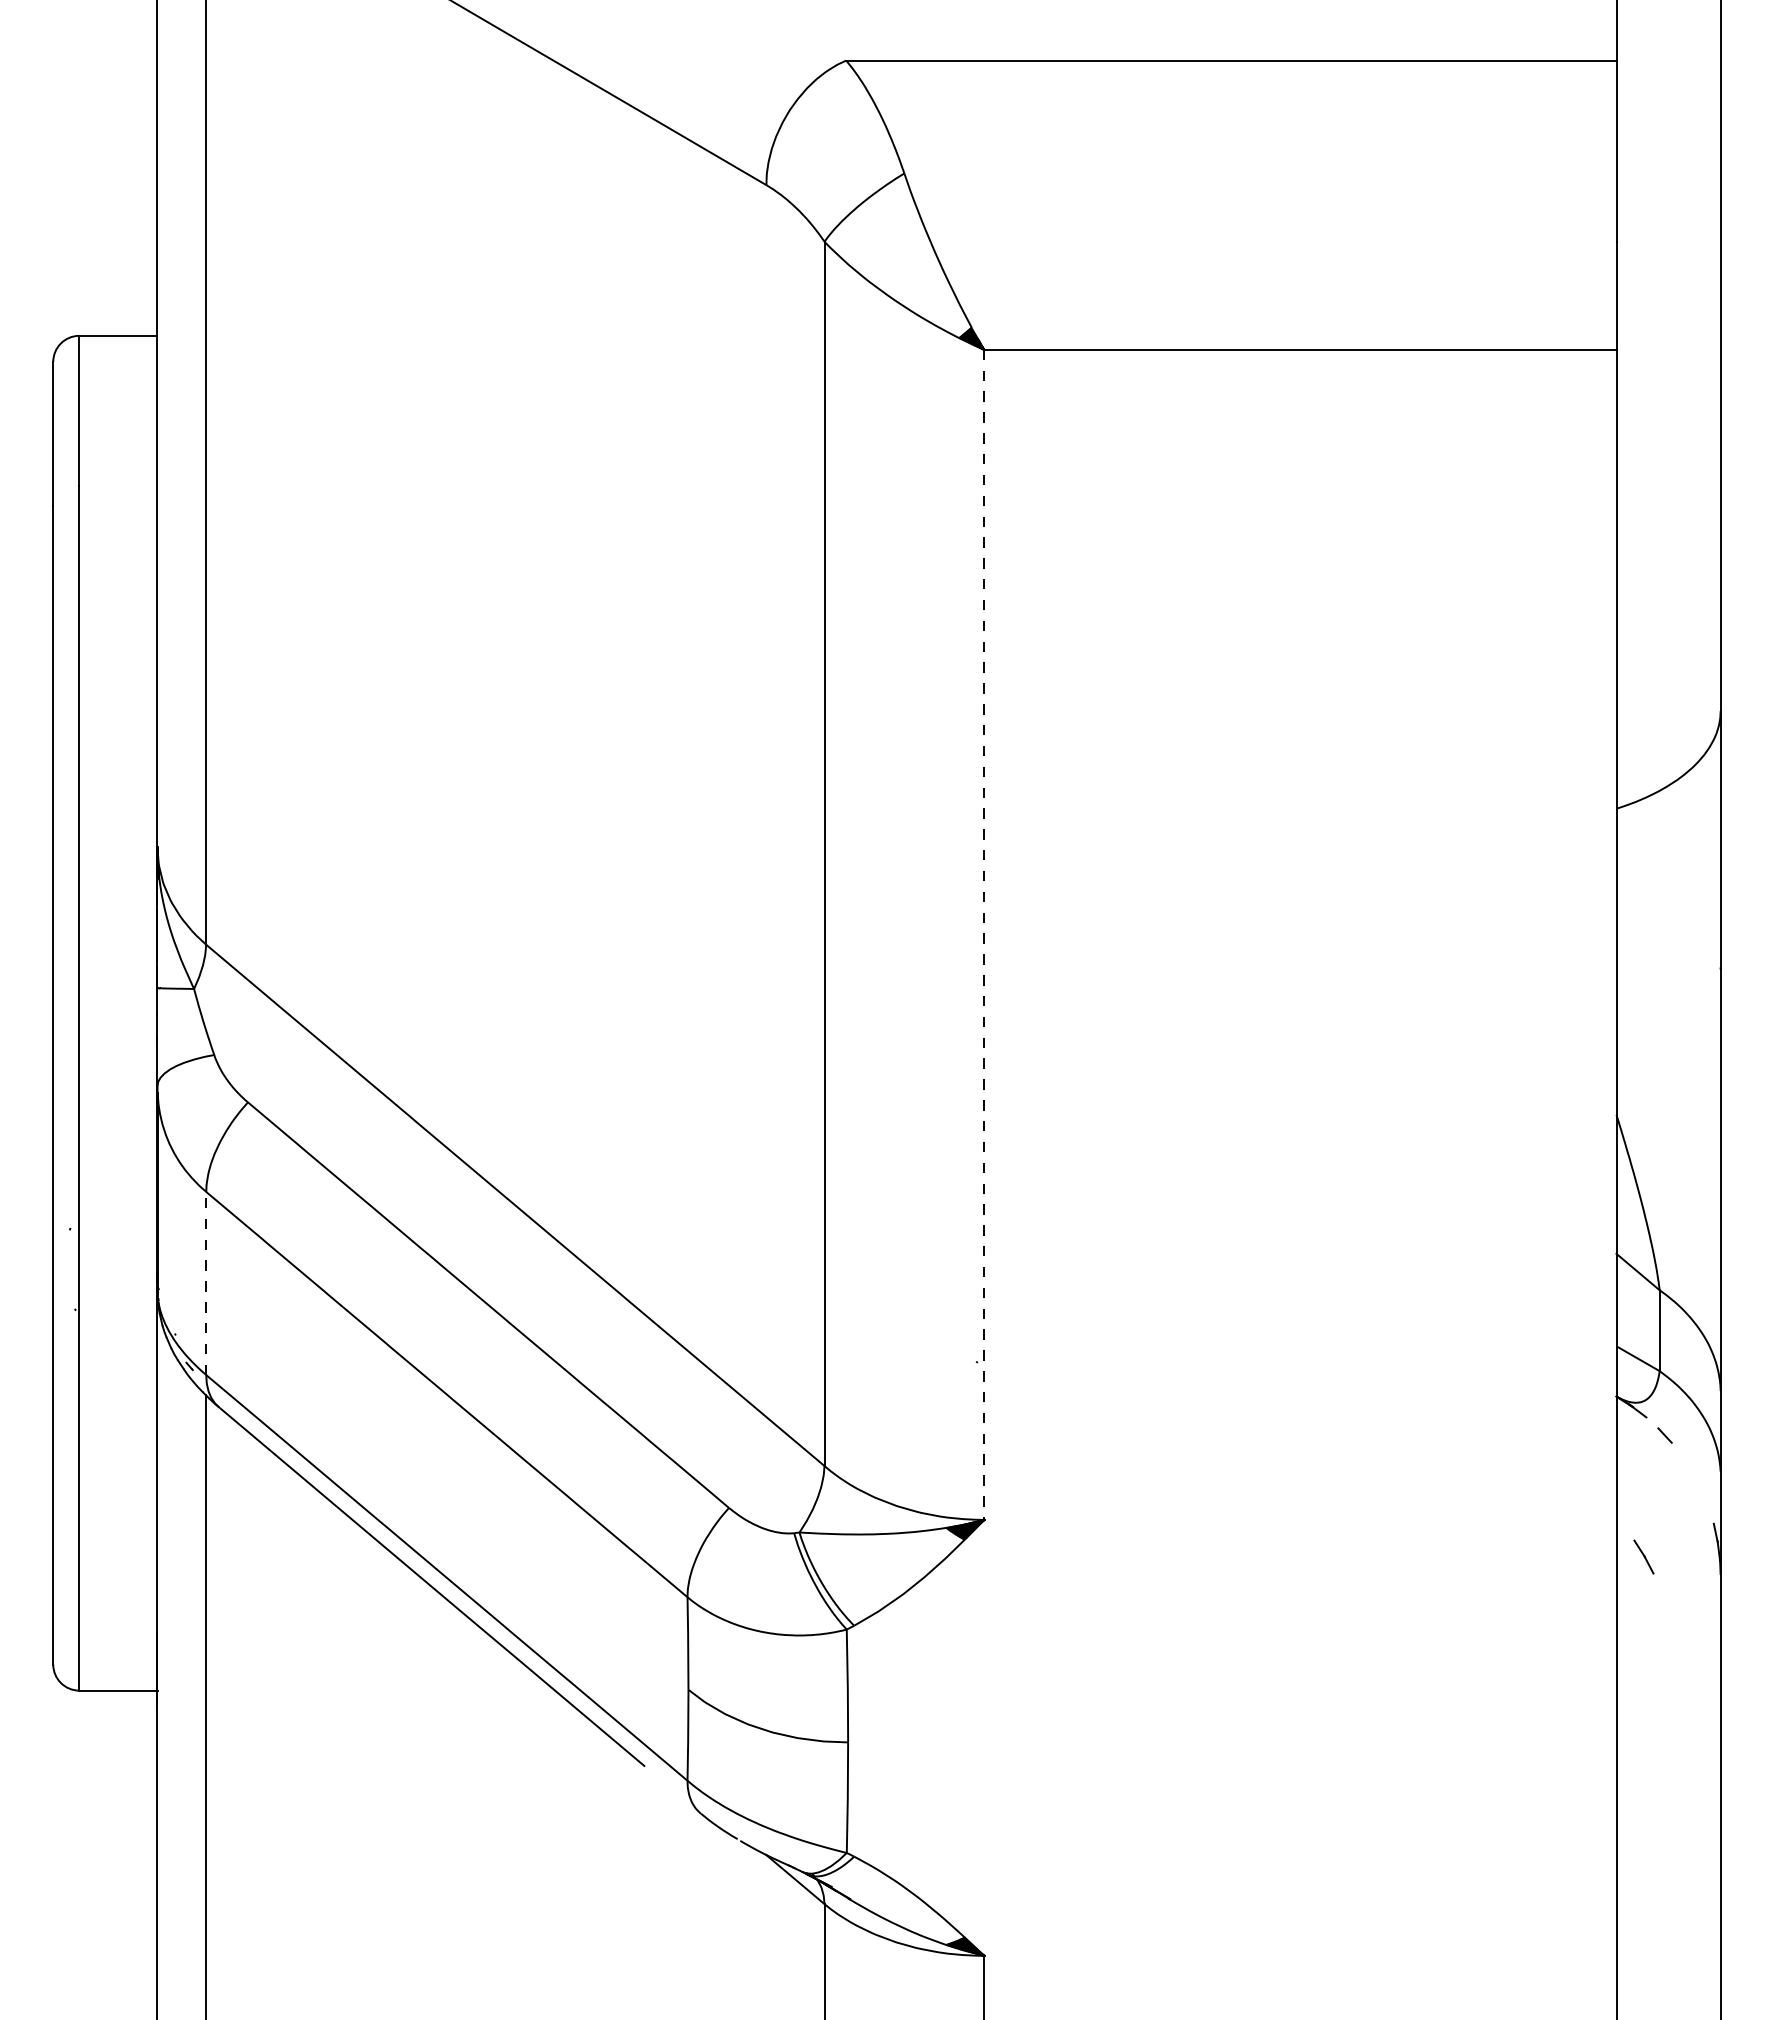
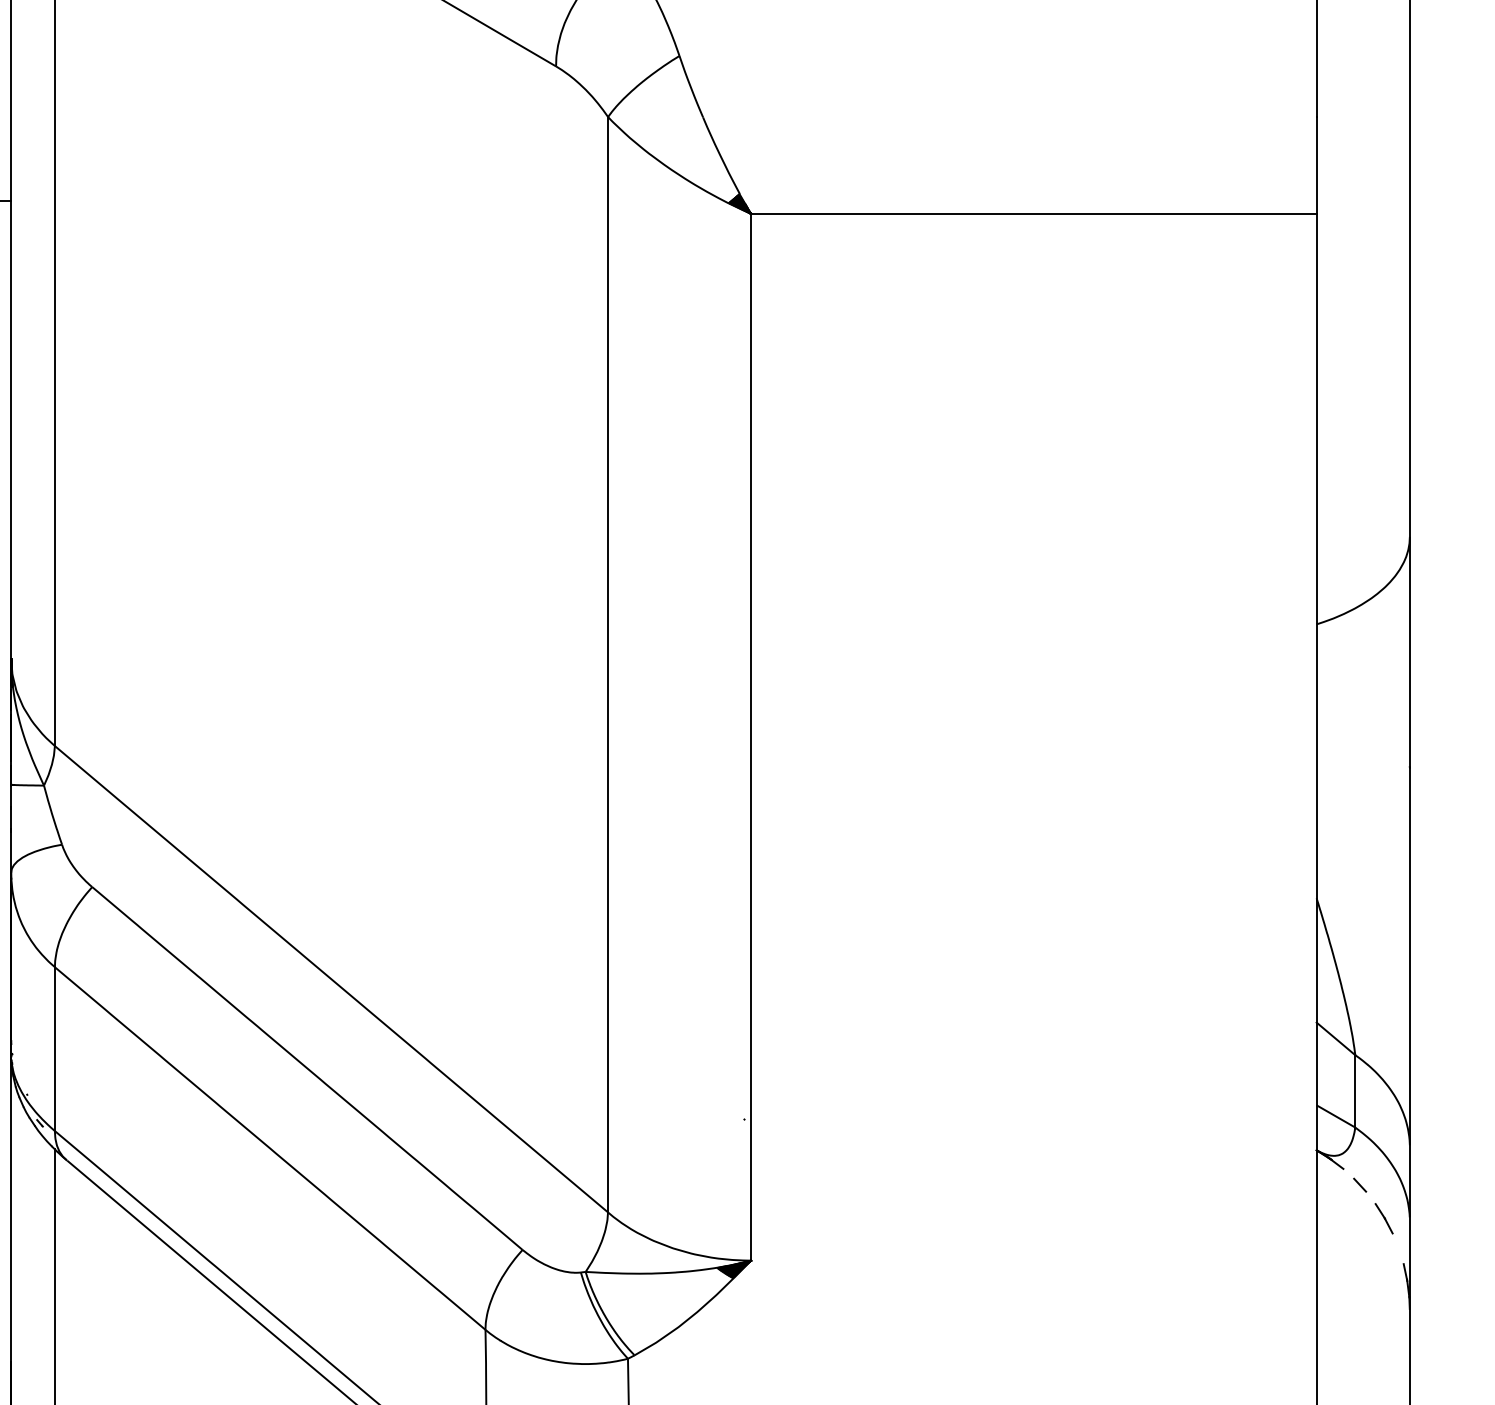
line: (984, 935) -> (751, 737), dashed -> solid
line: (206, 1283) -> (55, 1049), dashed -> solid
part: (1643, 1556) -> (1383, 1218), moved

